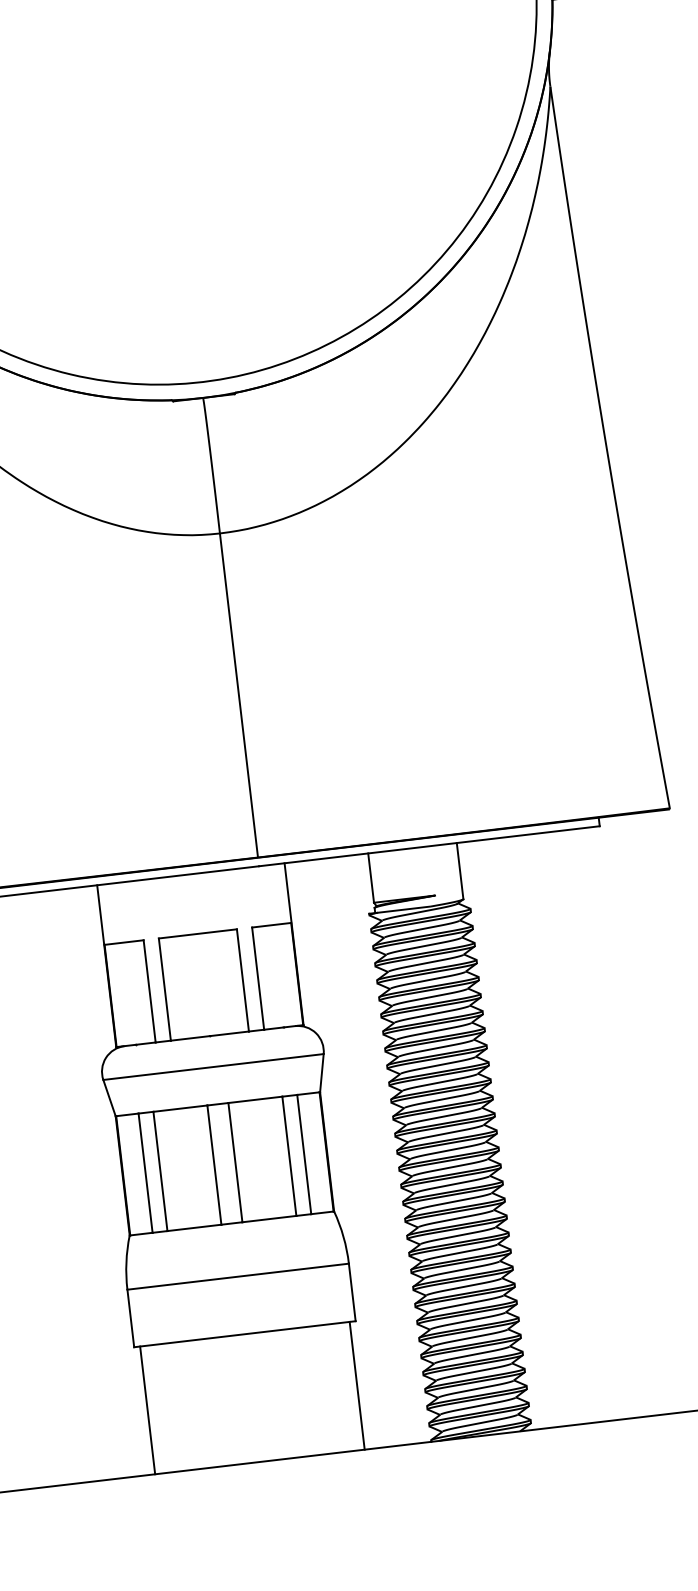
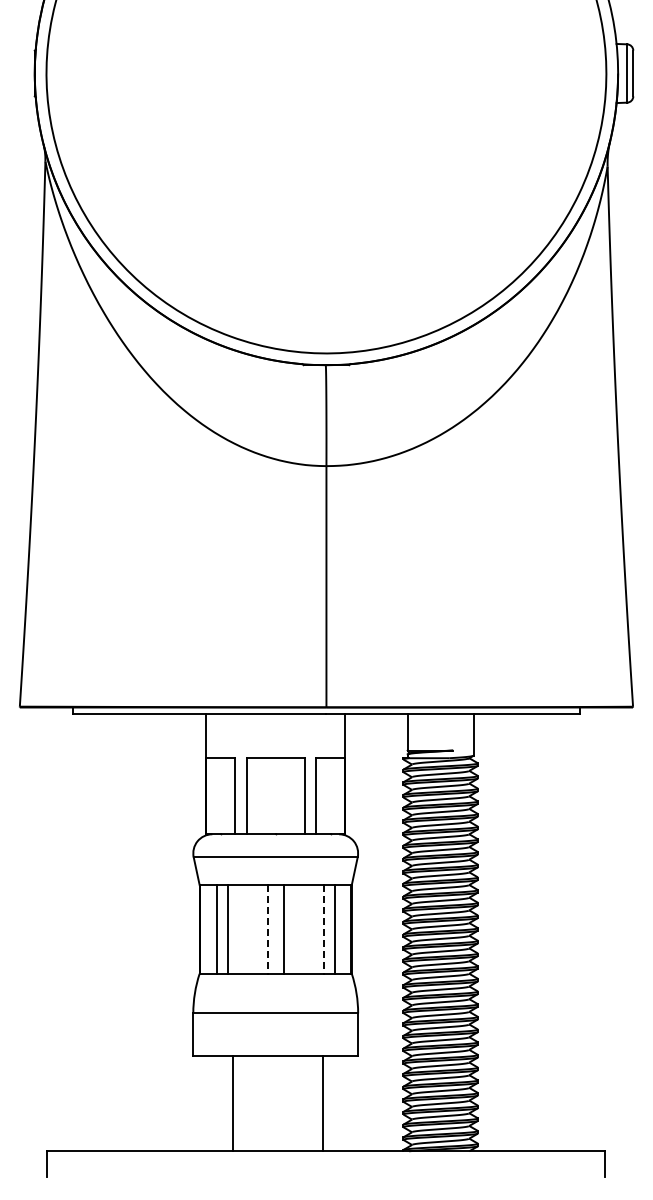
line: (289, 1156) -> (323, 929), solid -> dashed
line: (213, 1165) -> (267, 929), solid -> dashed
line: (356, 1385) -> (322, 1103), moved
line: (147, 1410) -> (232, 1103), moved

